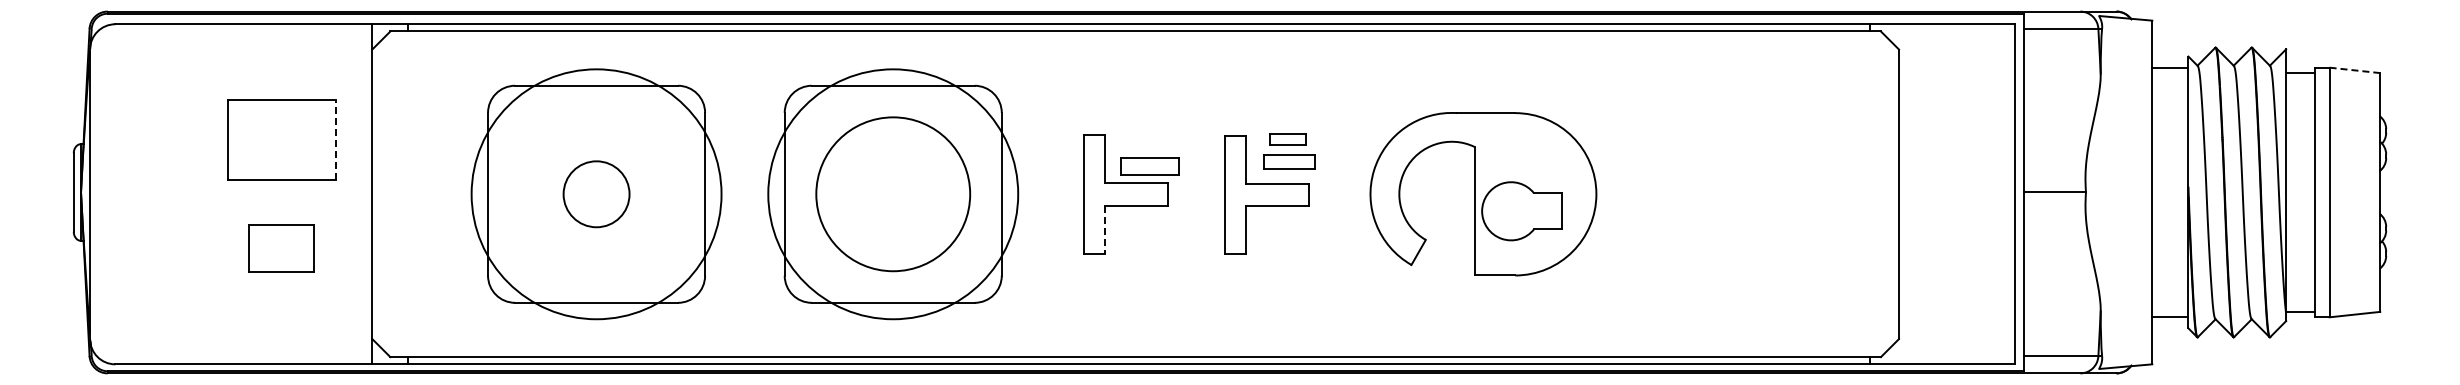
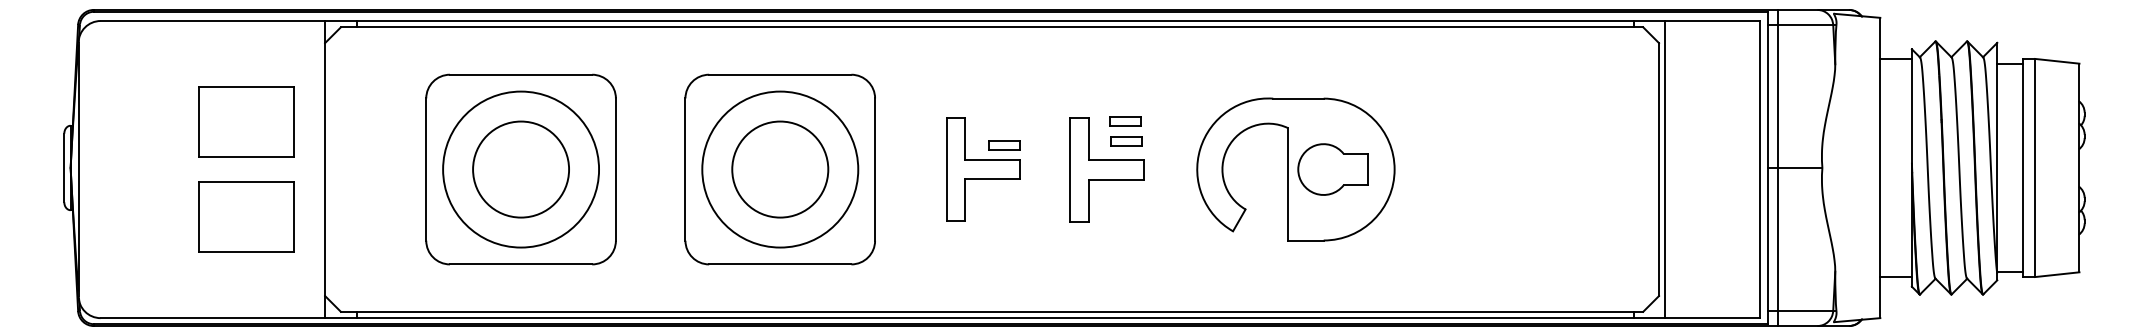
line: (2355, 70) -> (2057, 61), dashed -> solid
line: (336, 140) -> (293, 122), dashed -> solid
part: (1289, 161) -> (1126, 140), size x0.71
part: (1149, 166) -> (1004, 145), size x0.62
line: (2034, 192) -> (1777, 168), added
circle: (596, 194) -> (521, 169), size x0.71
circle: (596, 194) -> (521, 169), size x1.67
circle: (893, 194) -> (780, 169), size x0.71
circle: (893, 194) -> (780, 169), size x0.71
line: (1906, 194) -> (1665, 169), added
part: (1521, 211) -> (1332, 169), moved
line: (1104, 230) -> (964, 201), dashed -> solid
part: (281, 248) -> (245, 216), size x1.67

